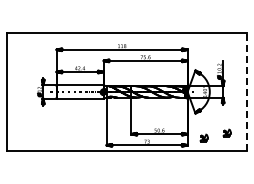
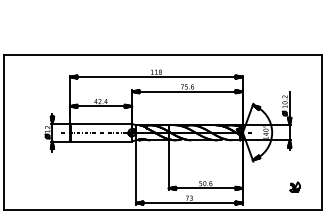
line: (247, 92) -> (321, 133), dashed -> solid
part: (203, 137) -> (263, 192), removed

